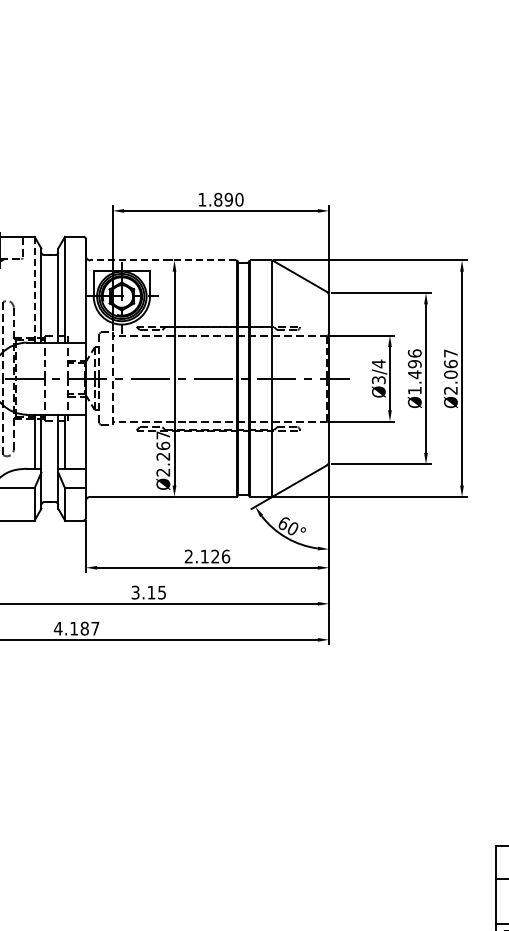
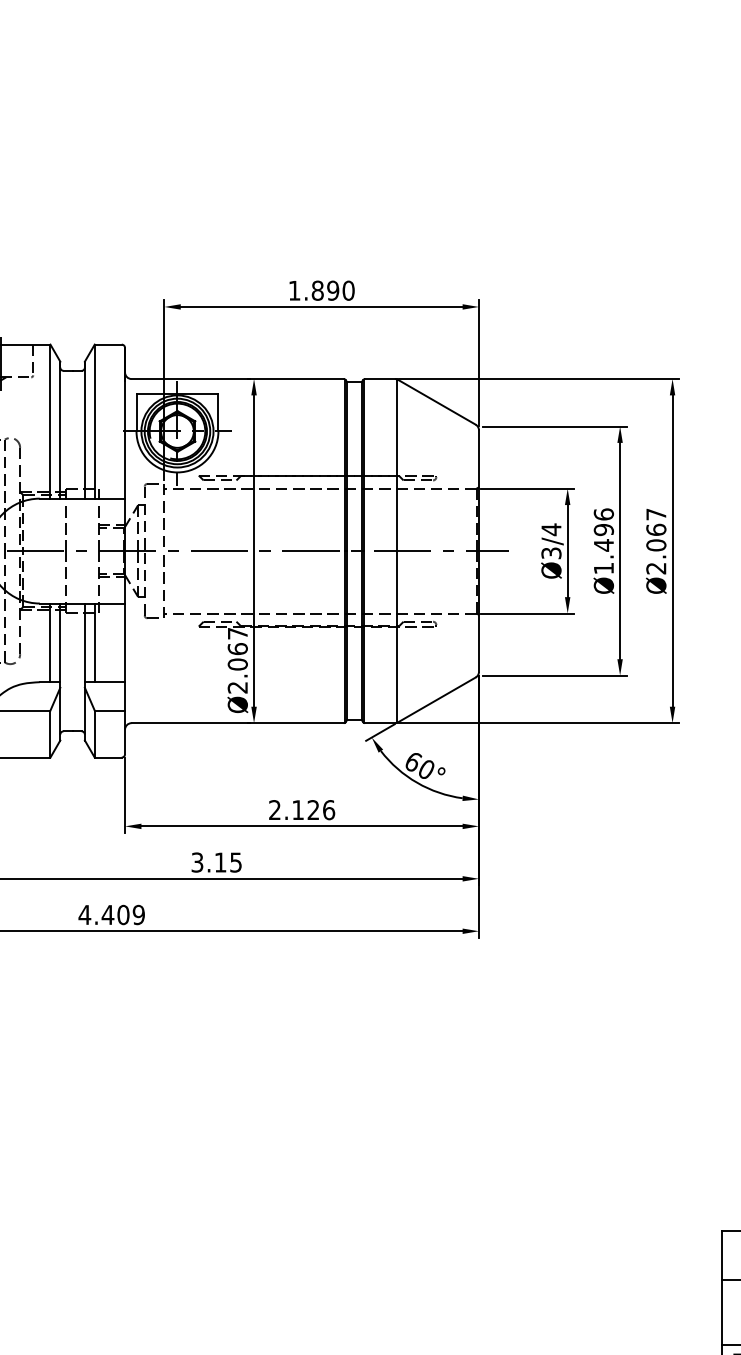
line: (163, 260) -> (238, 379), dashed -> solid
line: (34, 289) -> (50, 421), dashed -> solid
text: (163, 456) -> (238, 664), Ø2.267 -> Ø2.067
text: (84, 628) -> (123, 914), 4.187 -> 4.409

